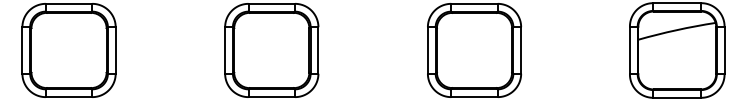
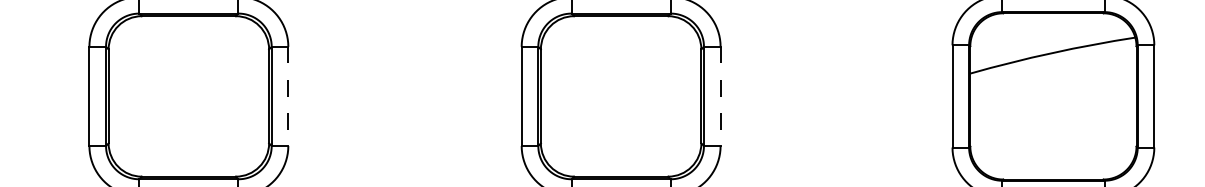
line: (318, 50) -> (288, 96), solid -> dashed
line: (521, 50) -> (721, 96), solid -> dashed

